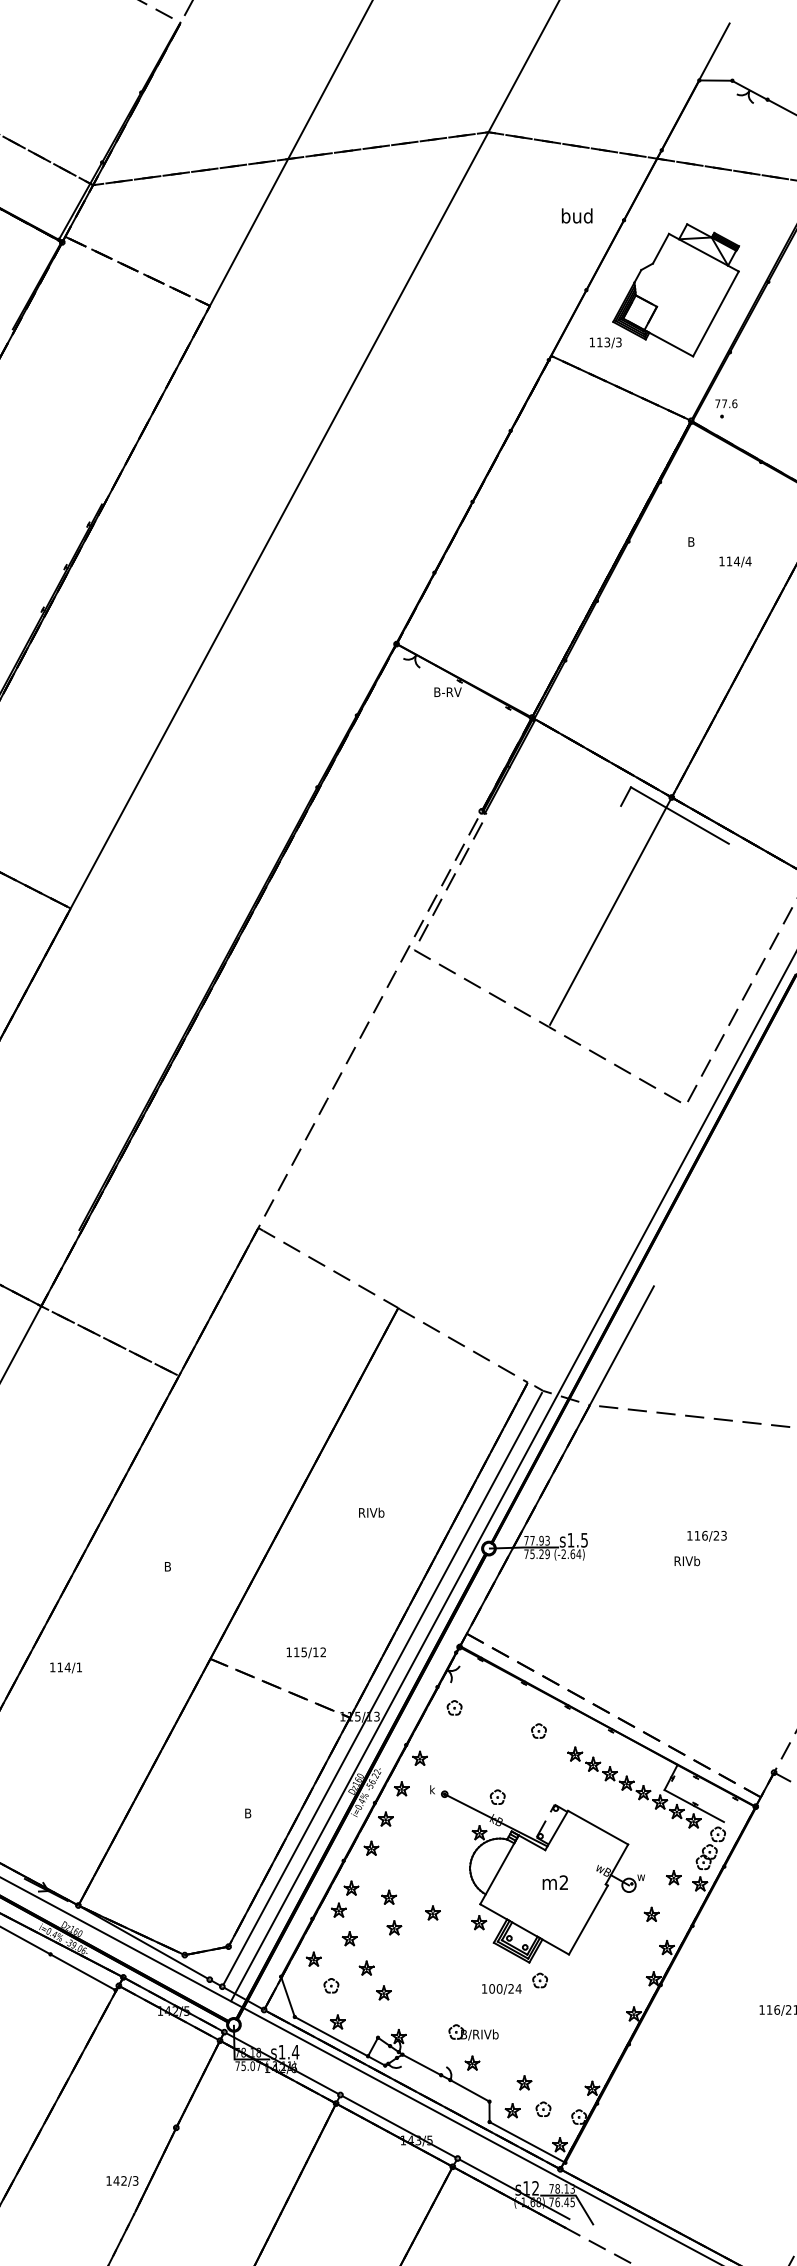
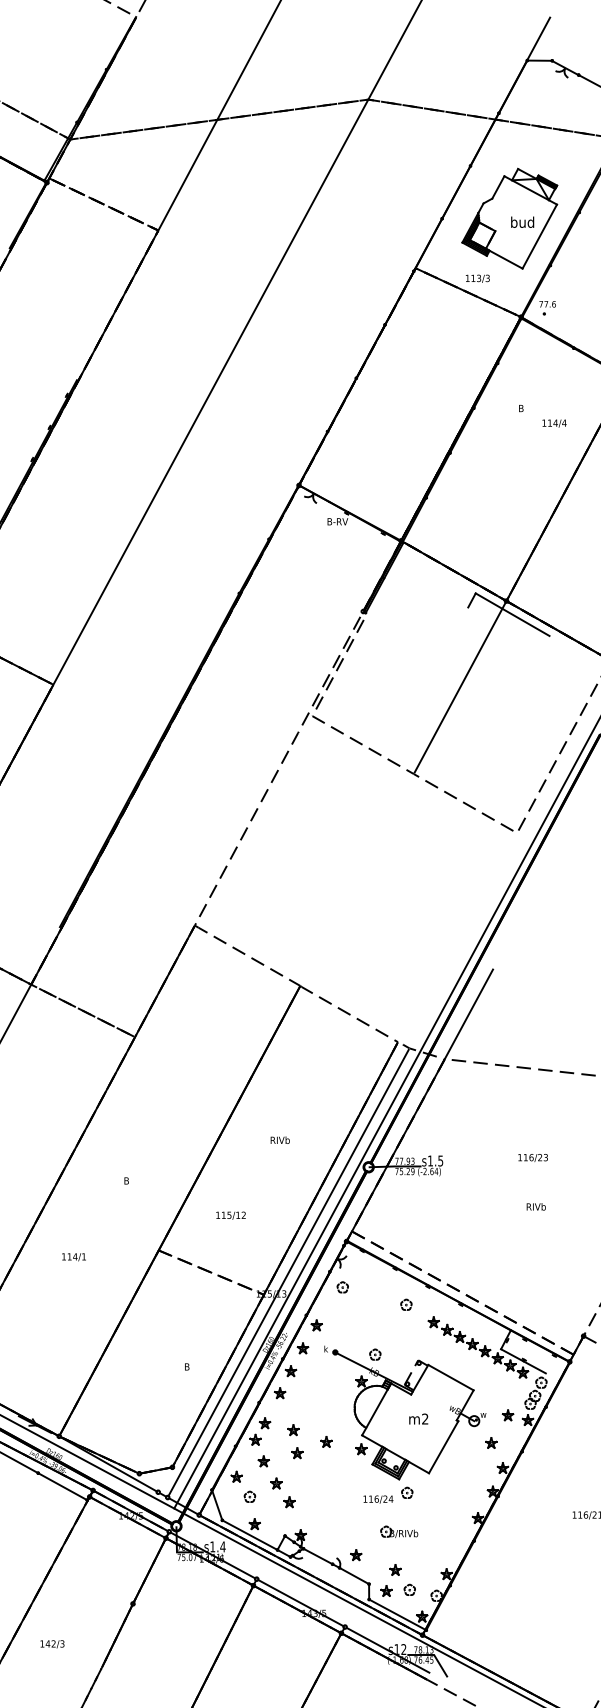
text: (577, 215) -> (522, 221), moved
text: (605, 342) -> (477, 278), moved
text: (687, 1561) -> (536, 1207), moved
text: (305, 1652) -> (230, 1215), moved
text: (65, 1667) -> (73, 1256), moved
text: (495, 1988) -> (373, 1498), 100/24 -> 116/24
part: (473, 2032) -> (399, 1532), moved
text: (122, 2181) -> (52, 1644), moved

